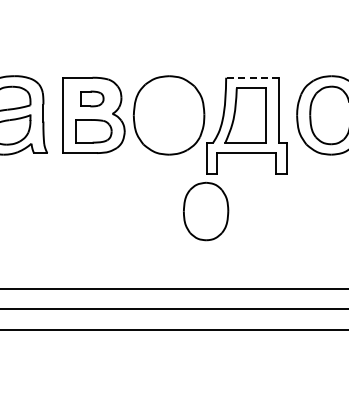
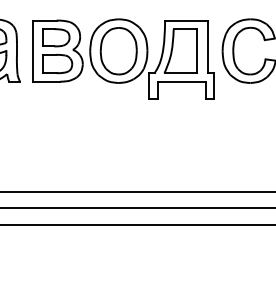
line: (251, 77) -> (185, 20), dashed -> solid
part: (92, 98) -> (56, 37), size x1.43
part: (206, 211) -> (119, 51), moved

